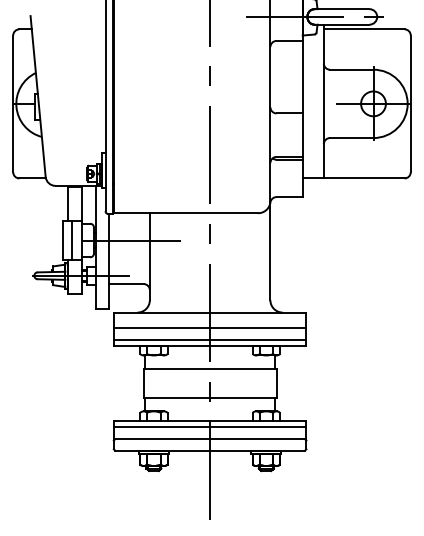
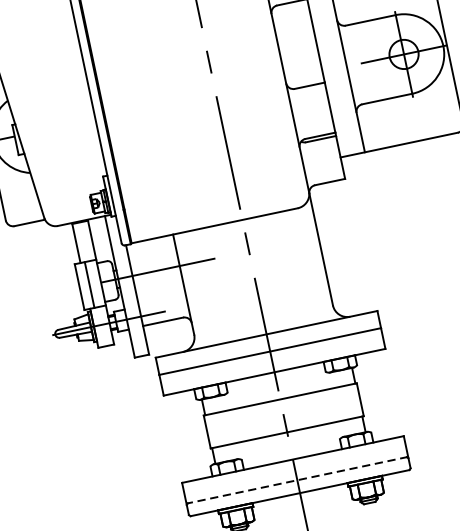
line: (209, 339) -> (272, 365), removed
line: (209, 426) -> (293, 465), removed
line: (209, 439) -> (296, 480), solid -> dashed

